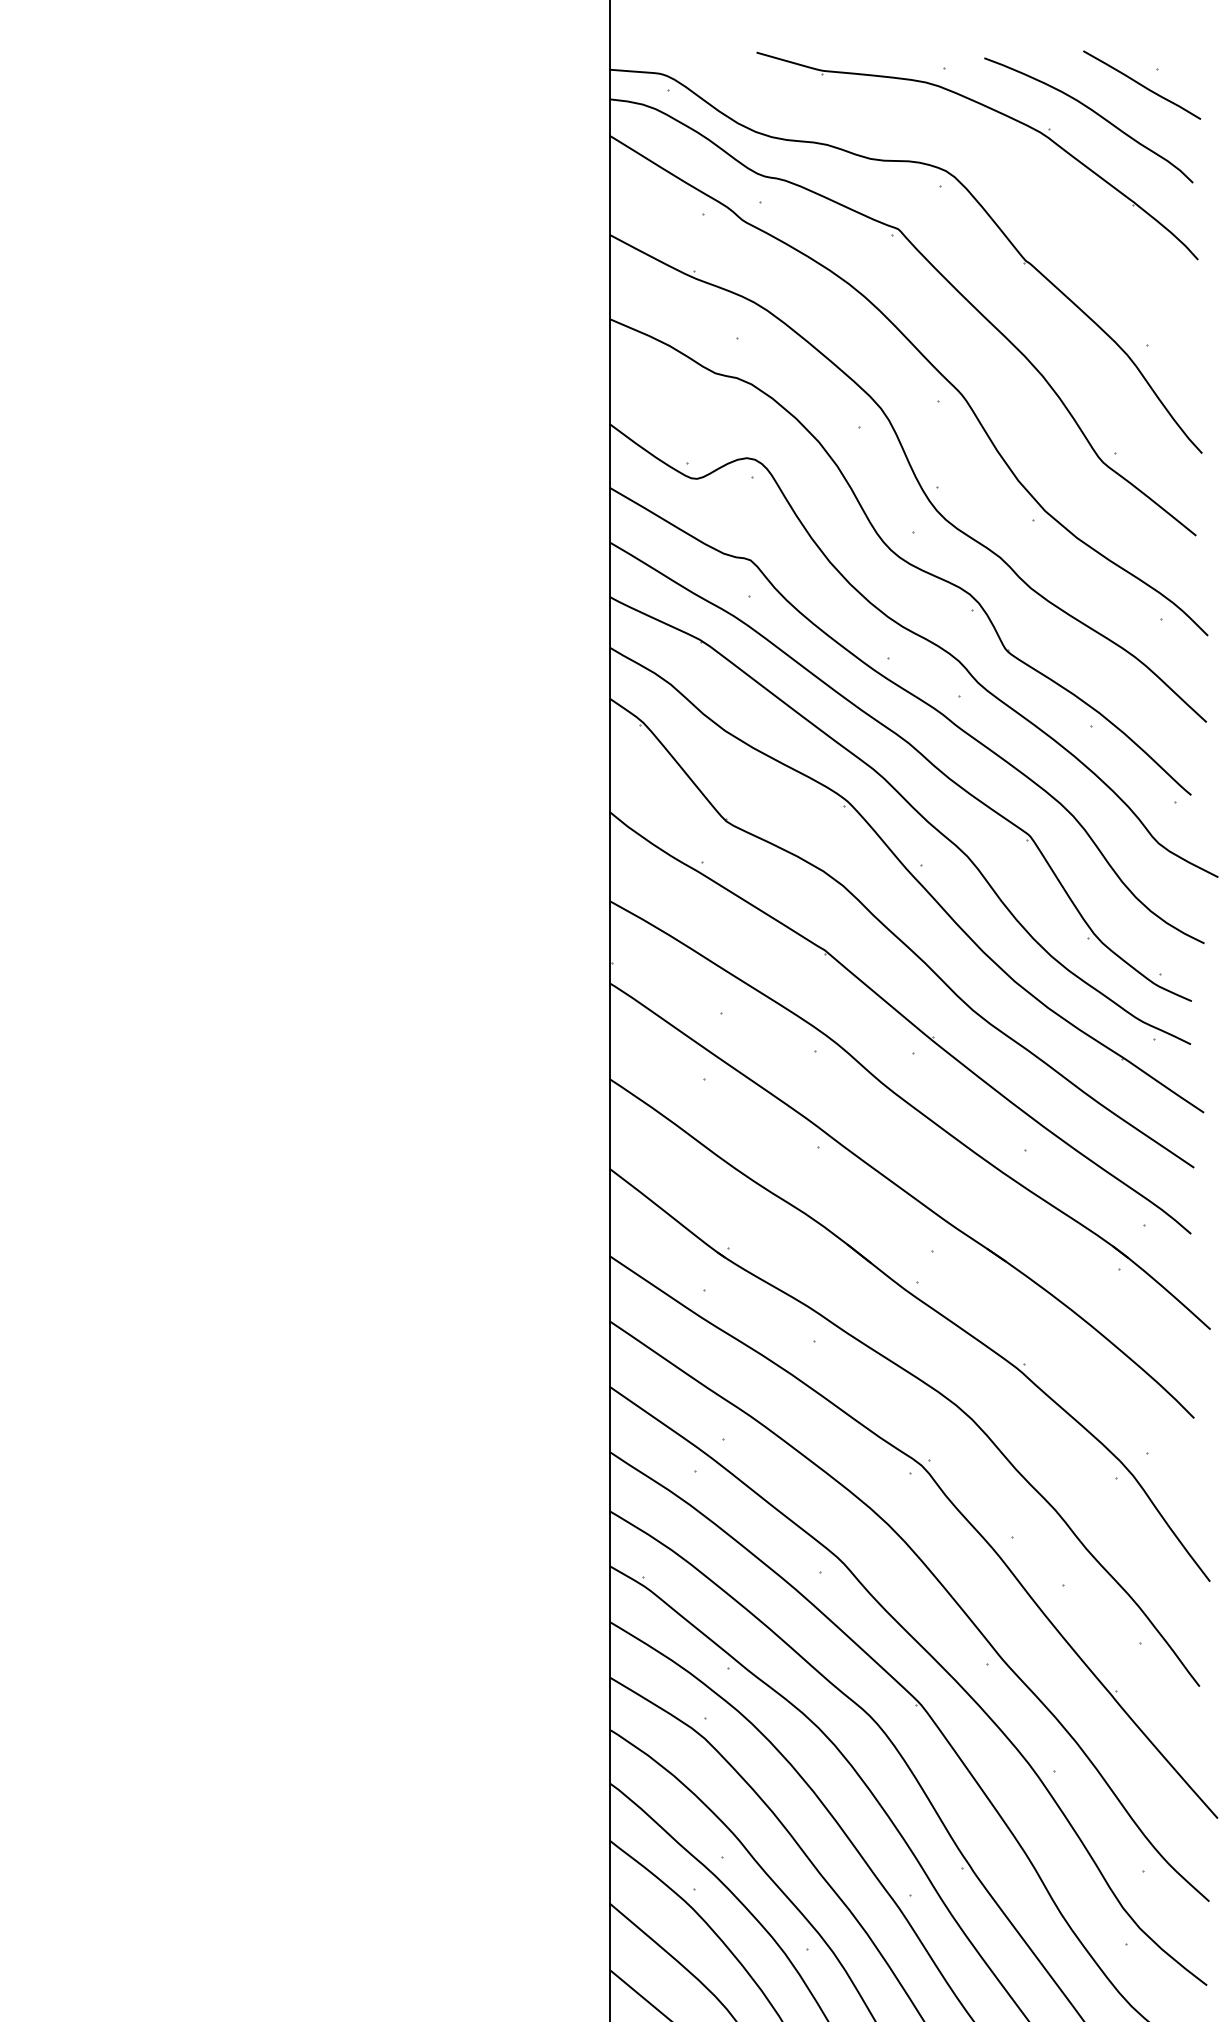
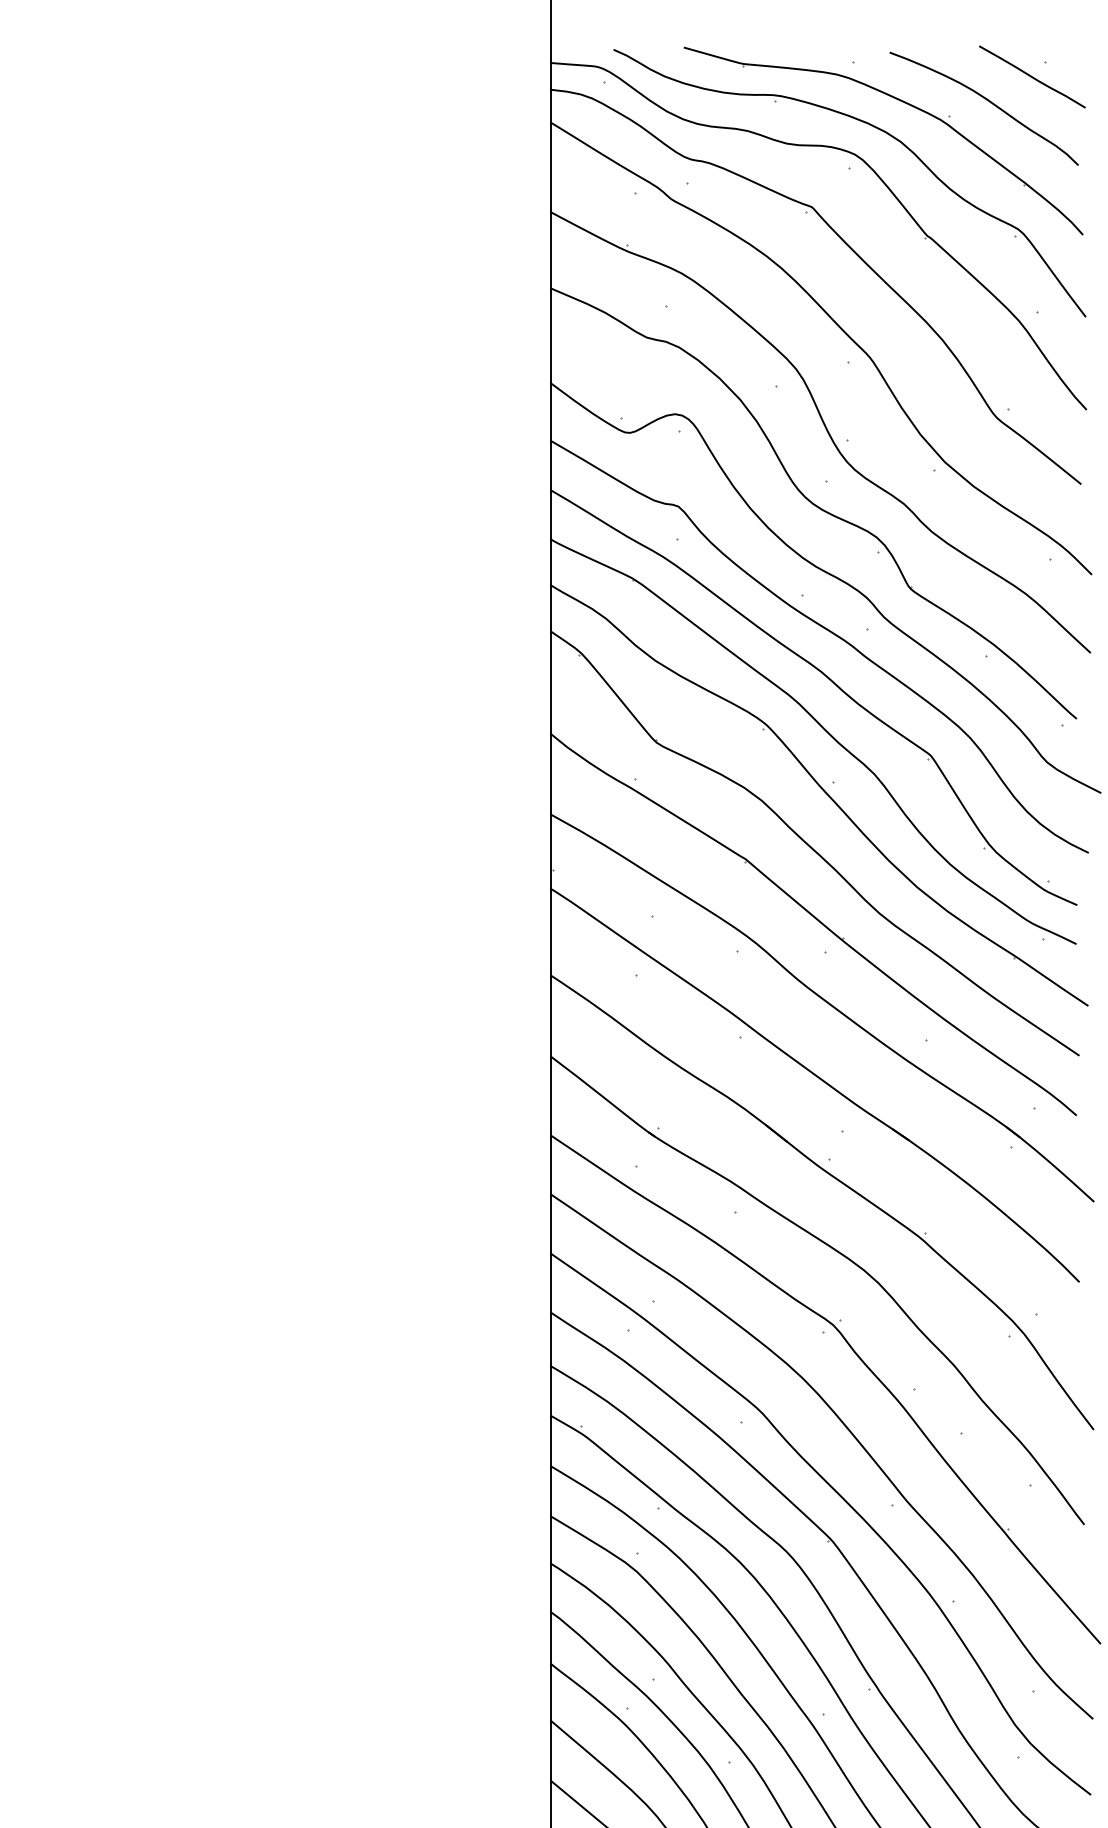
part: (970, 143) -> (877, 129), added

